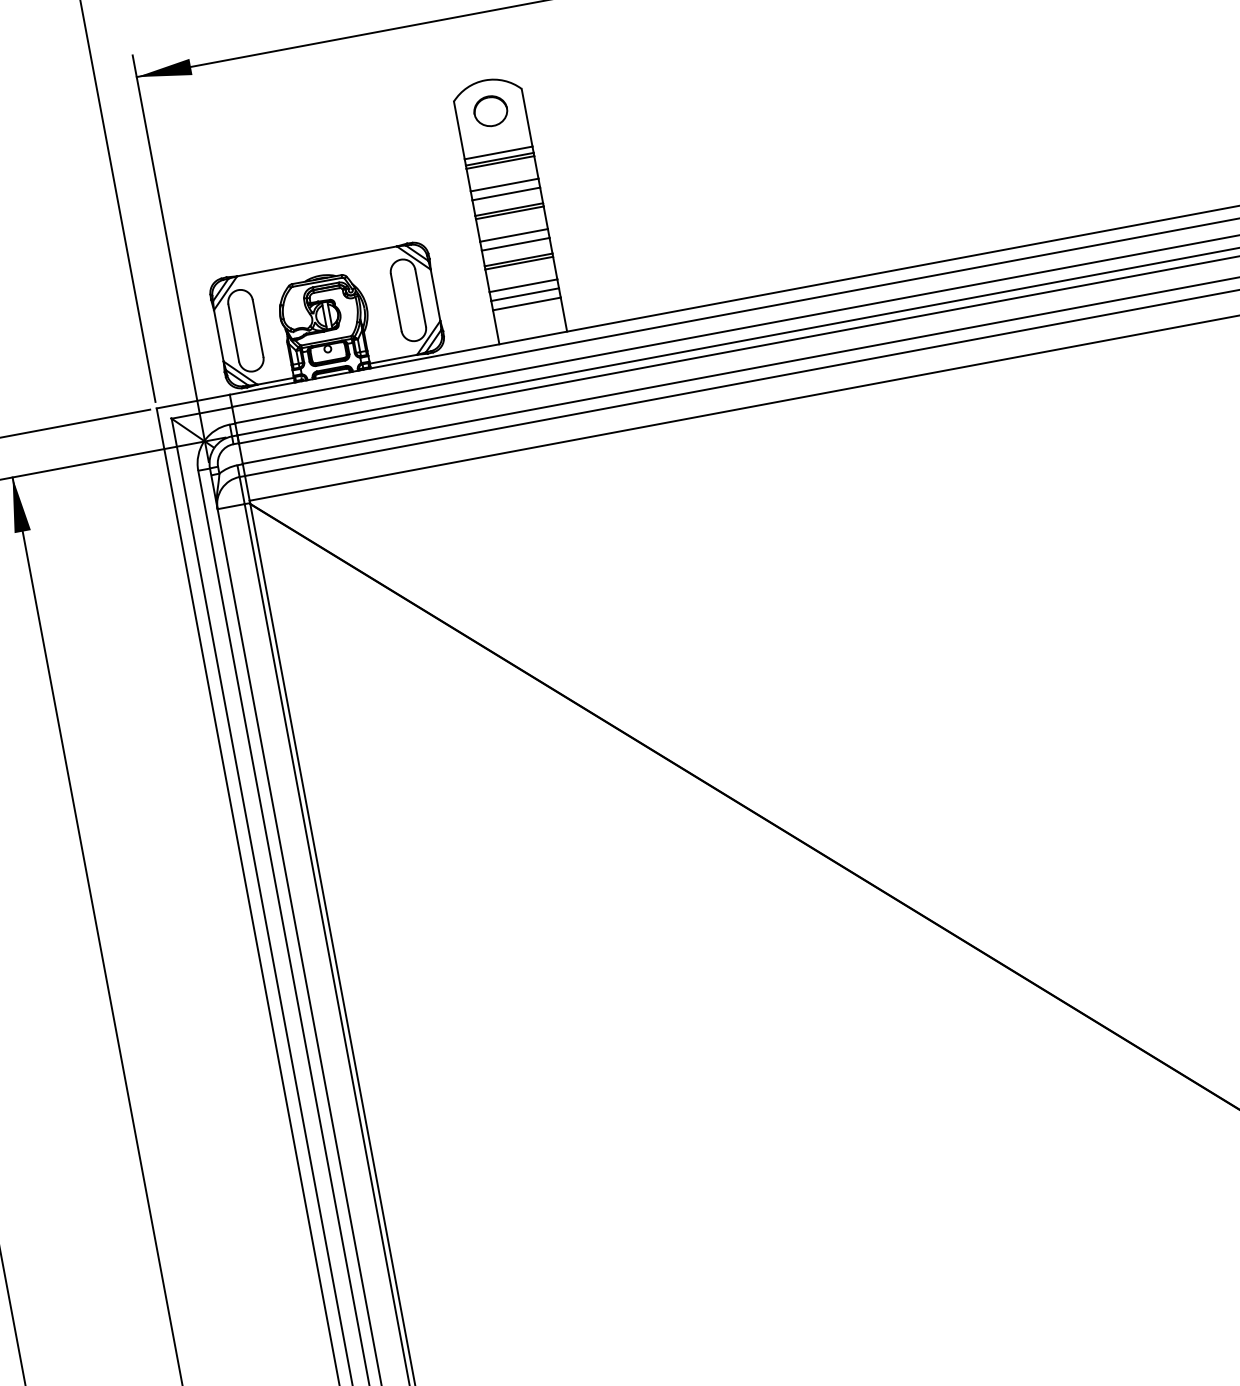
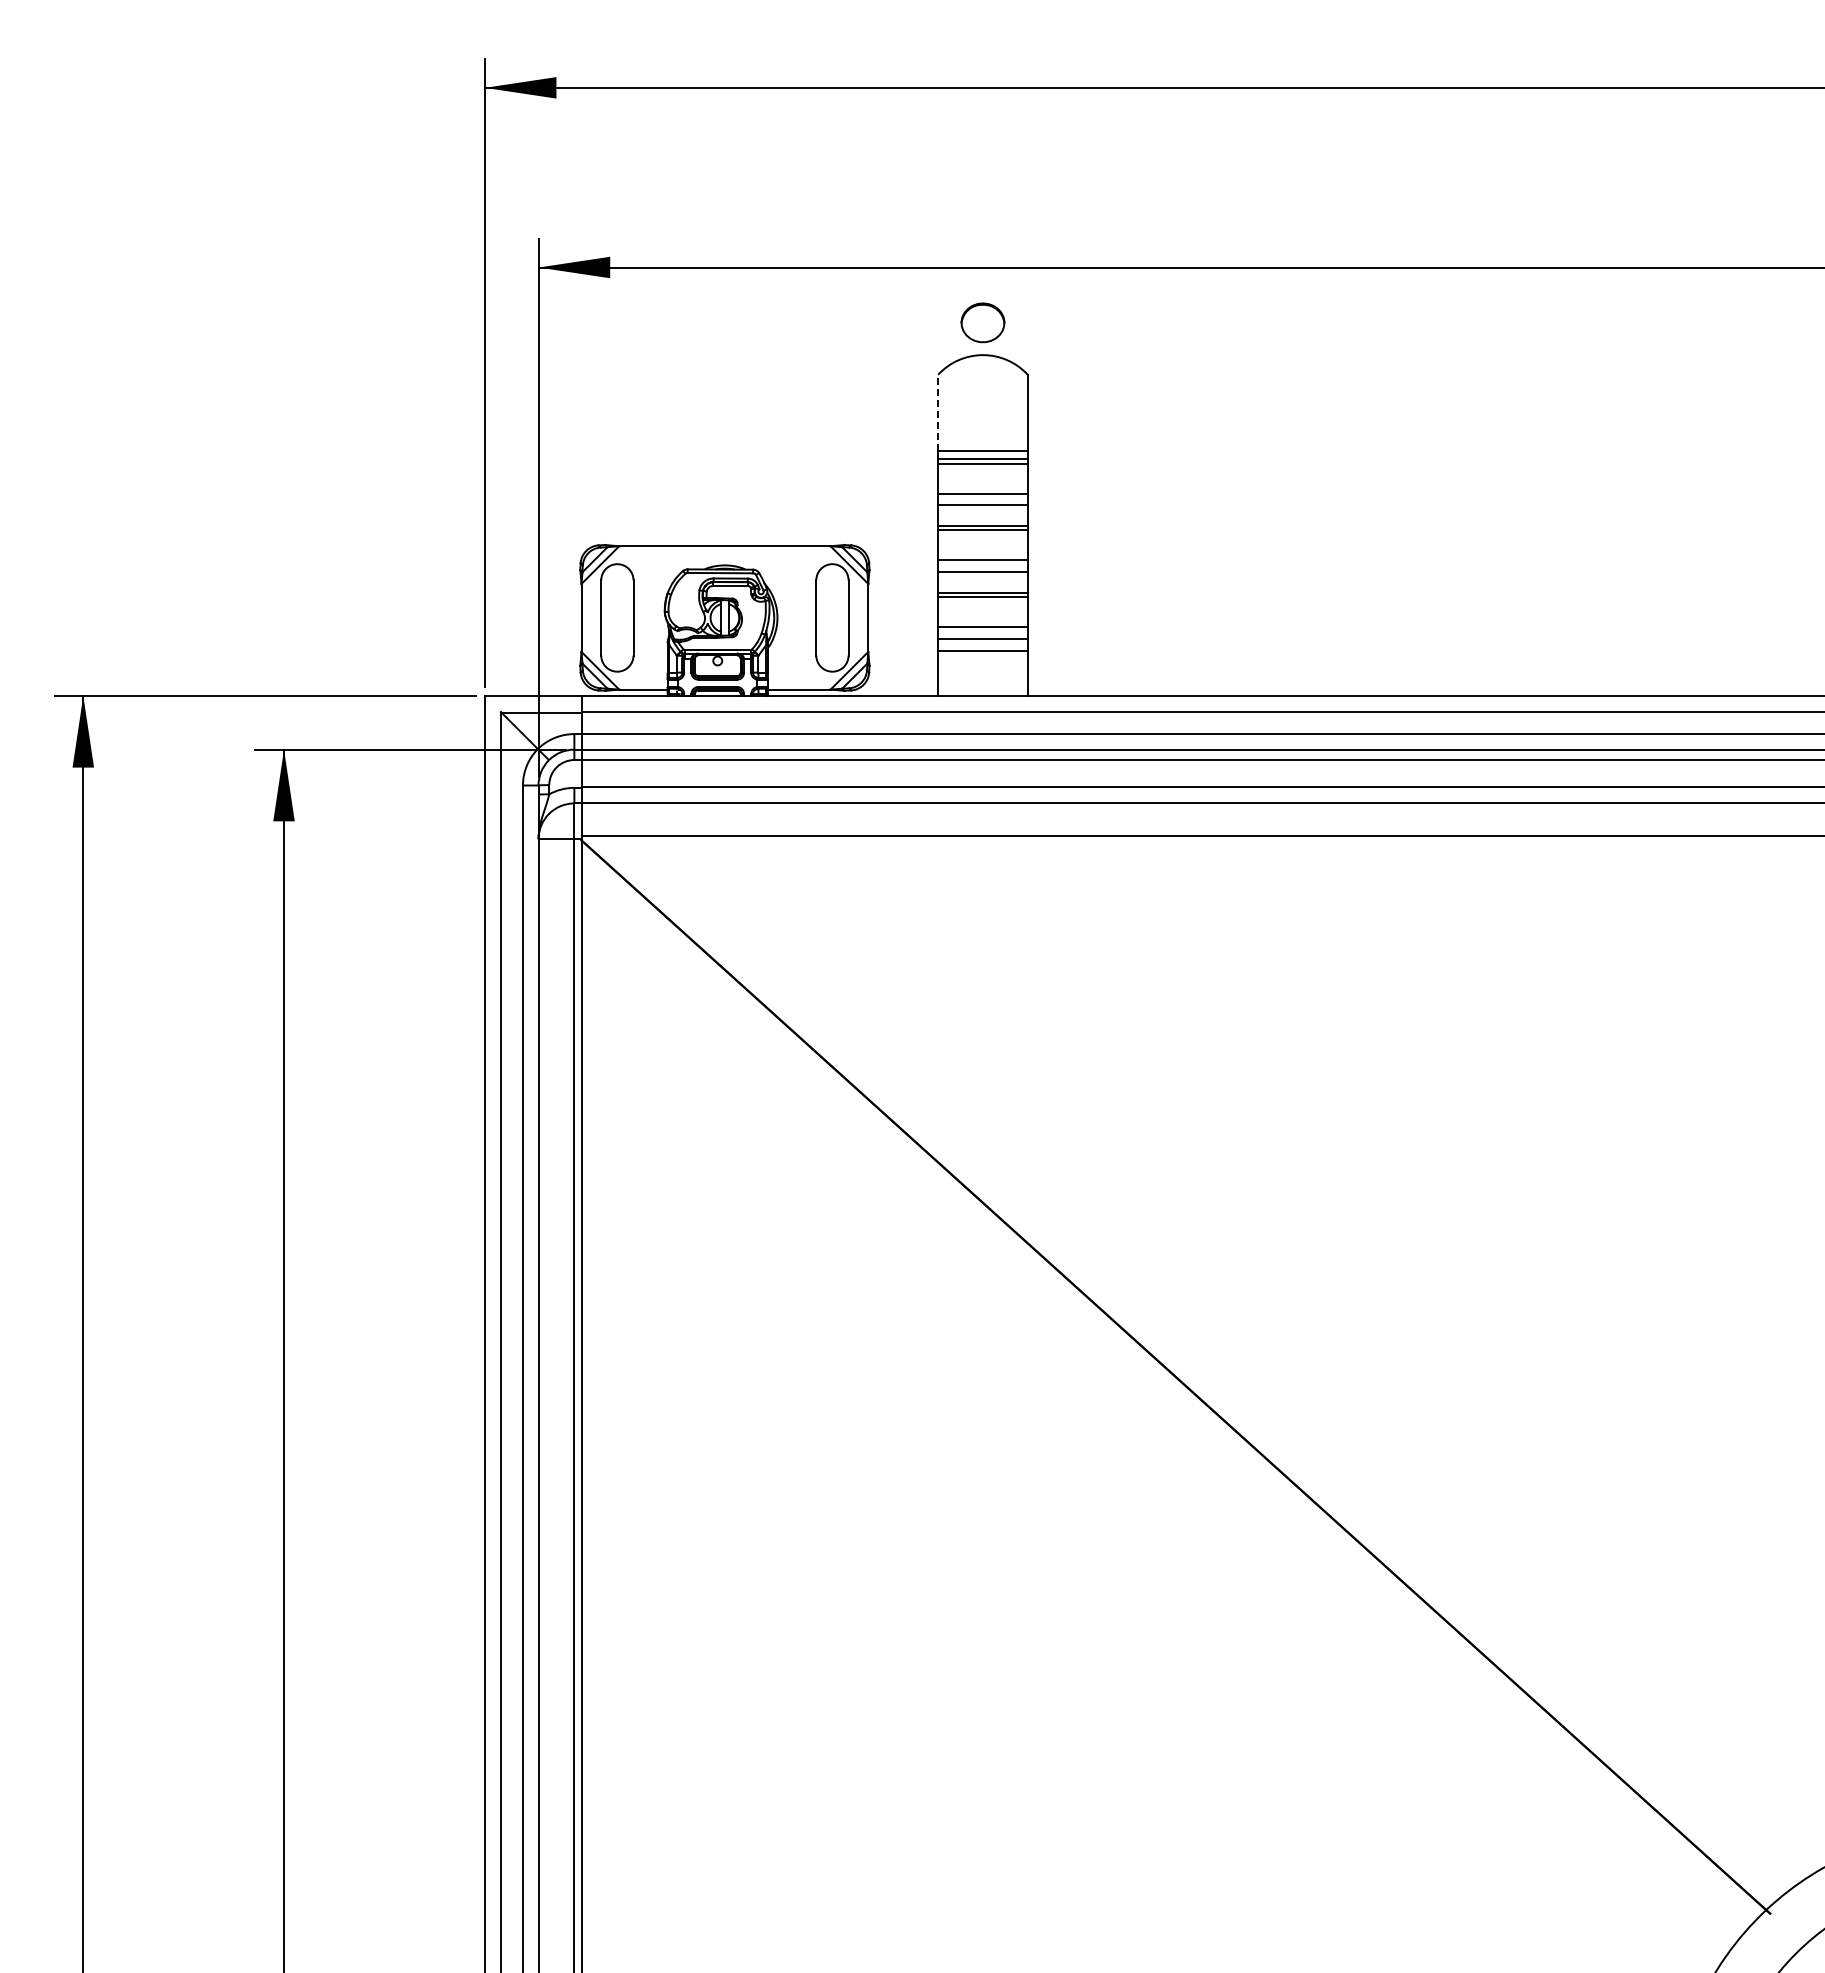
part: (490, 111) -> (982, 322), moved
line: (459, 130) -> (938, 412), solid -> dashed

